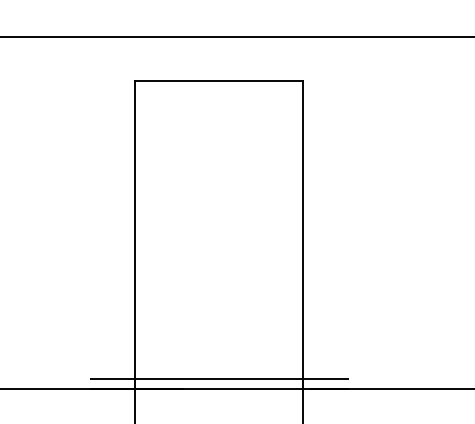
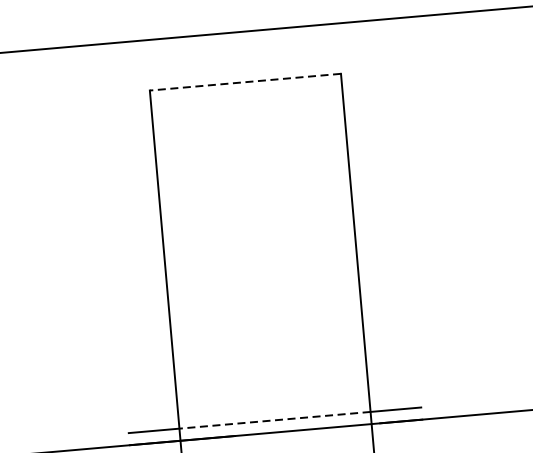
line: (219, 81) -> (245, 82), solid -> dashed
line: (219, 378) -> (275, 420), solid -> dashed

